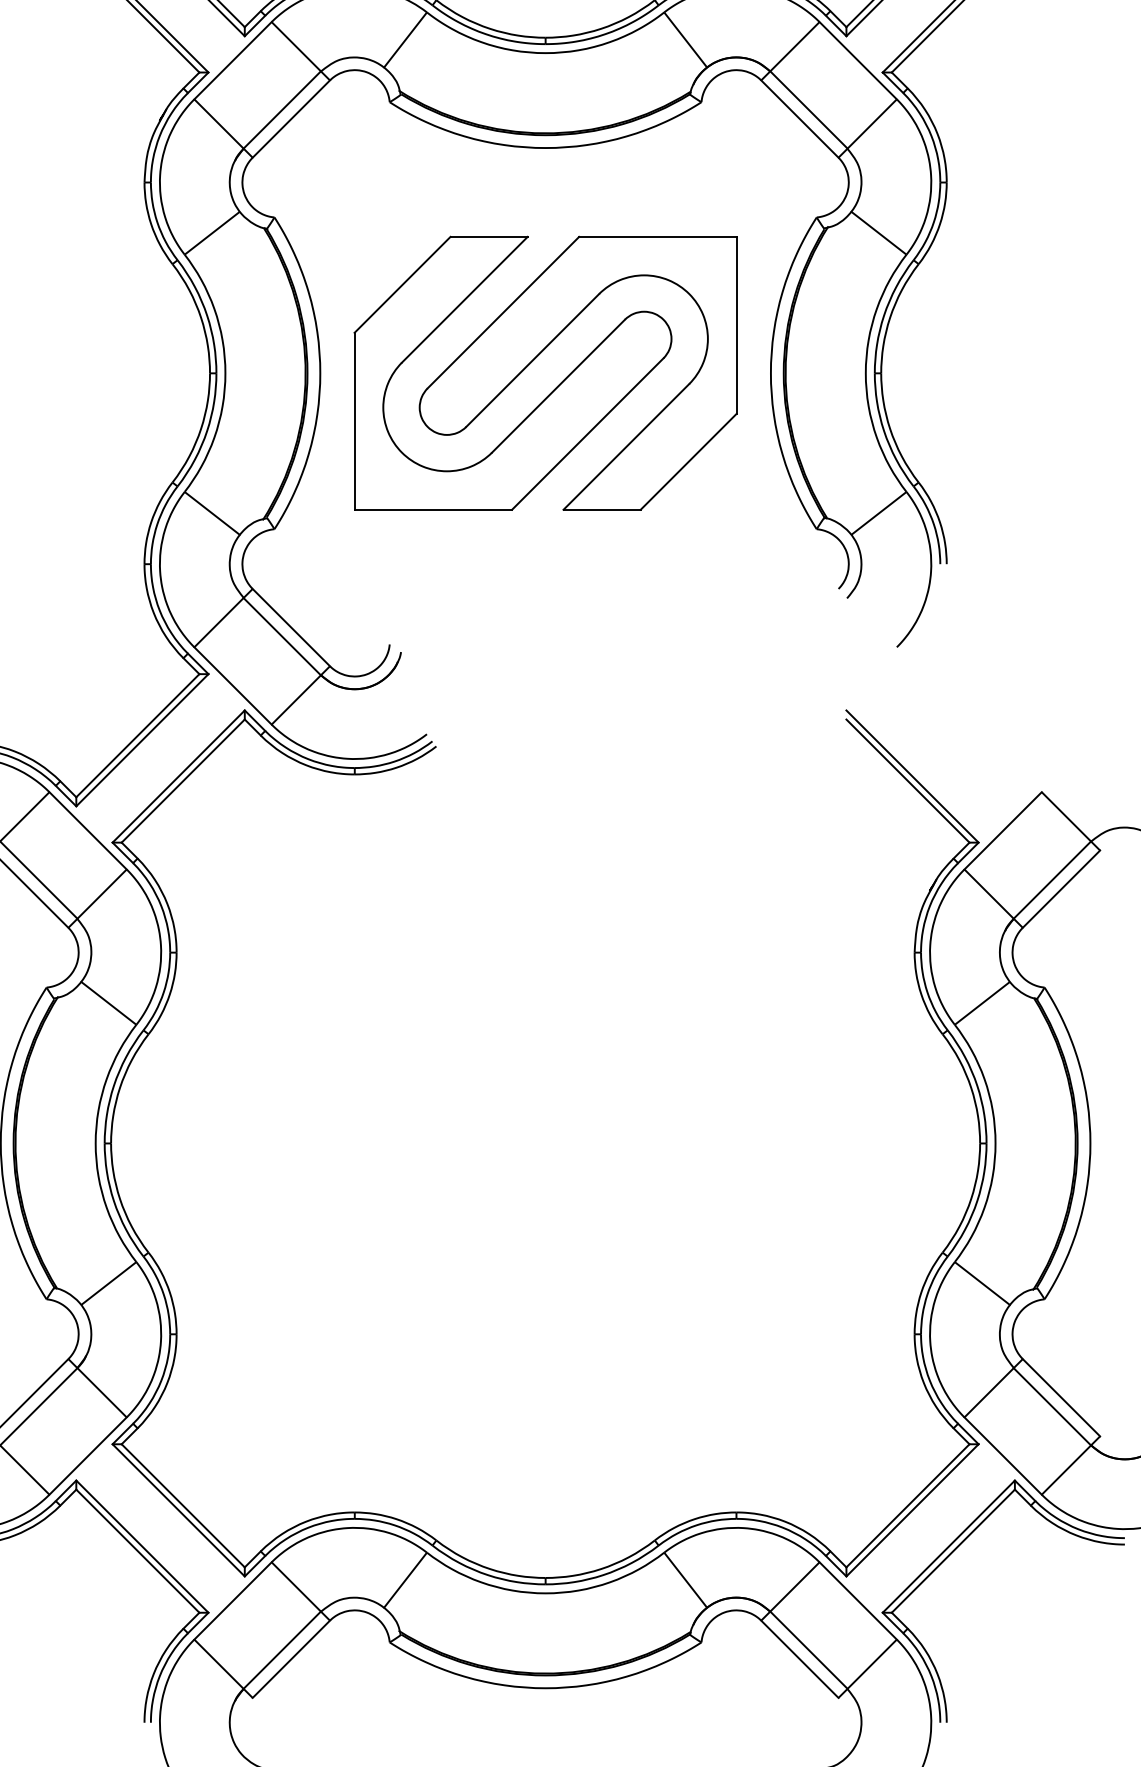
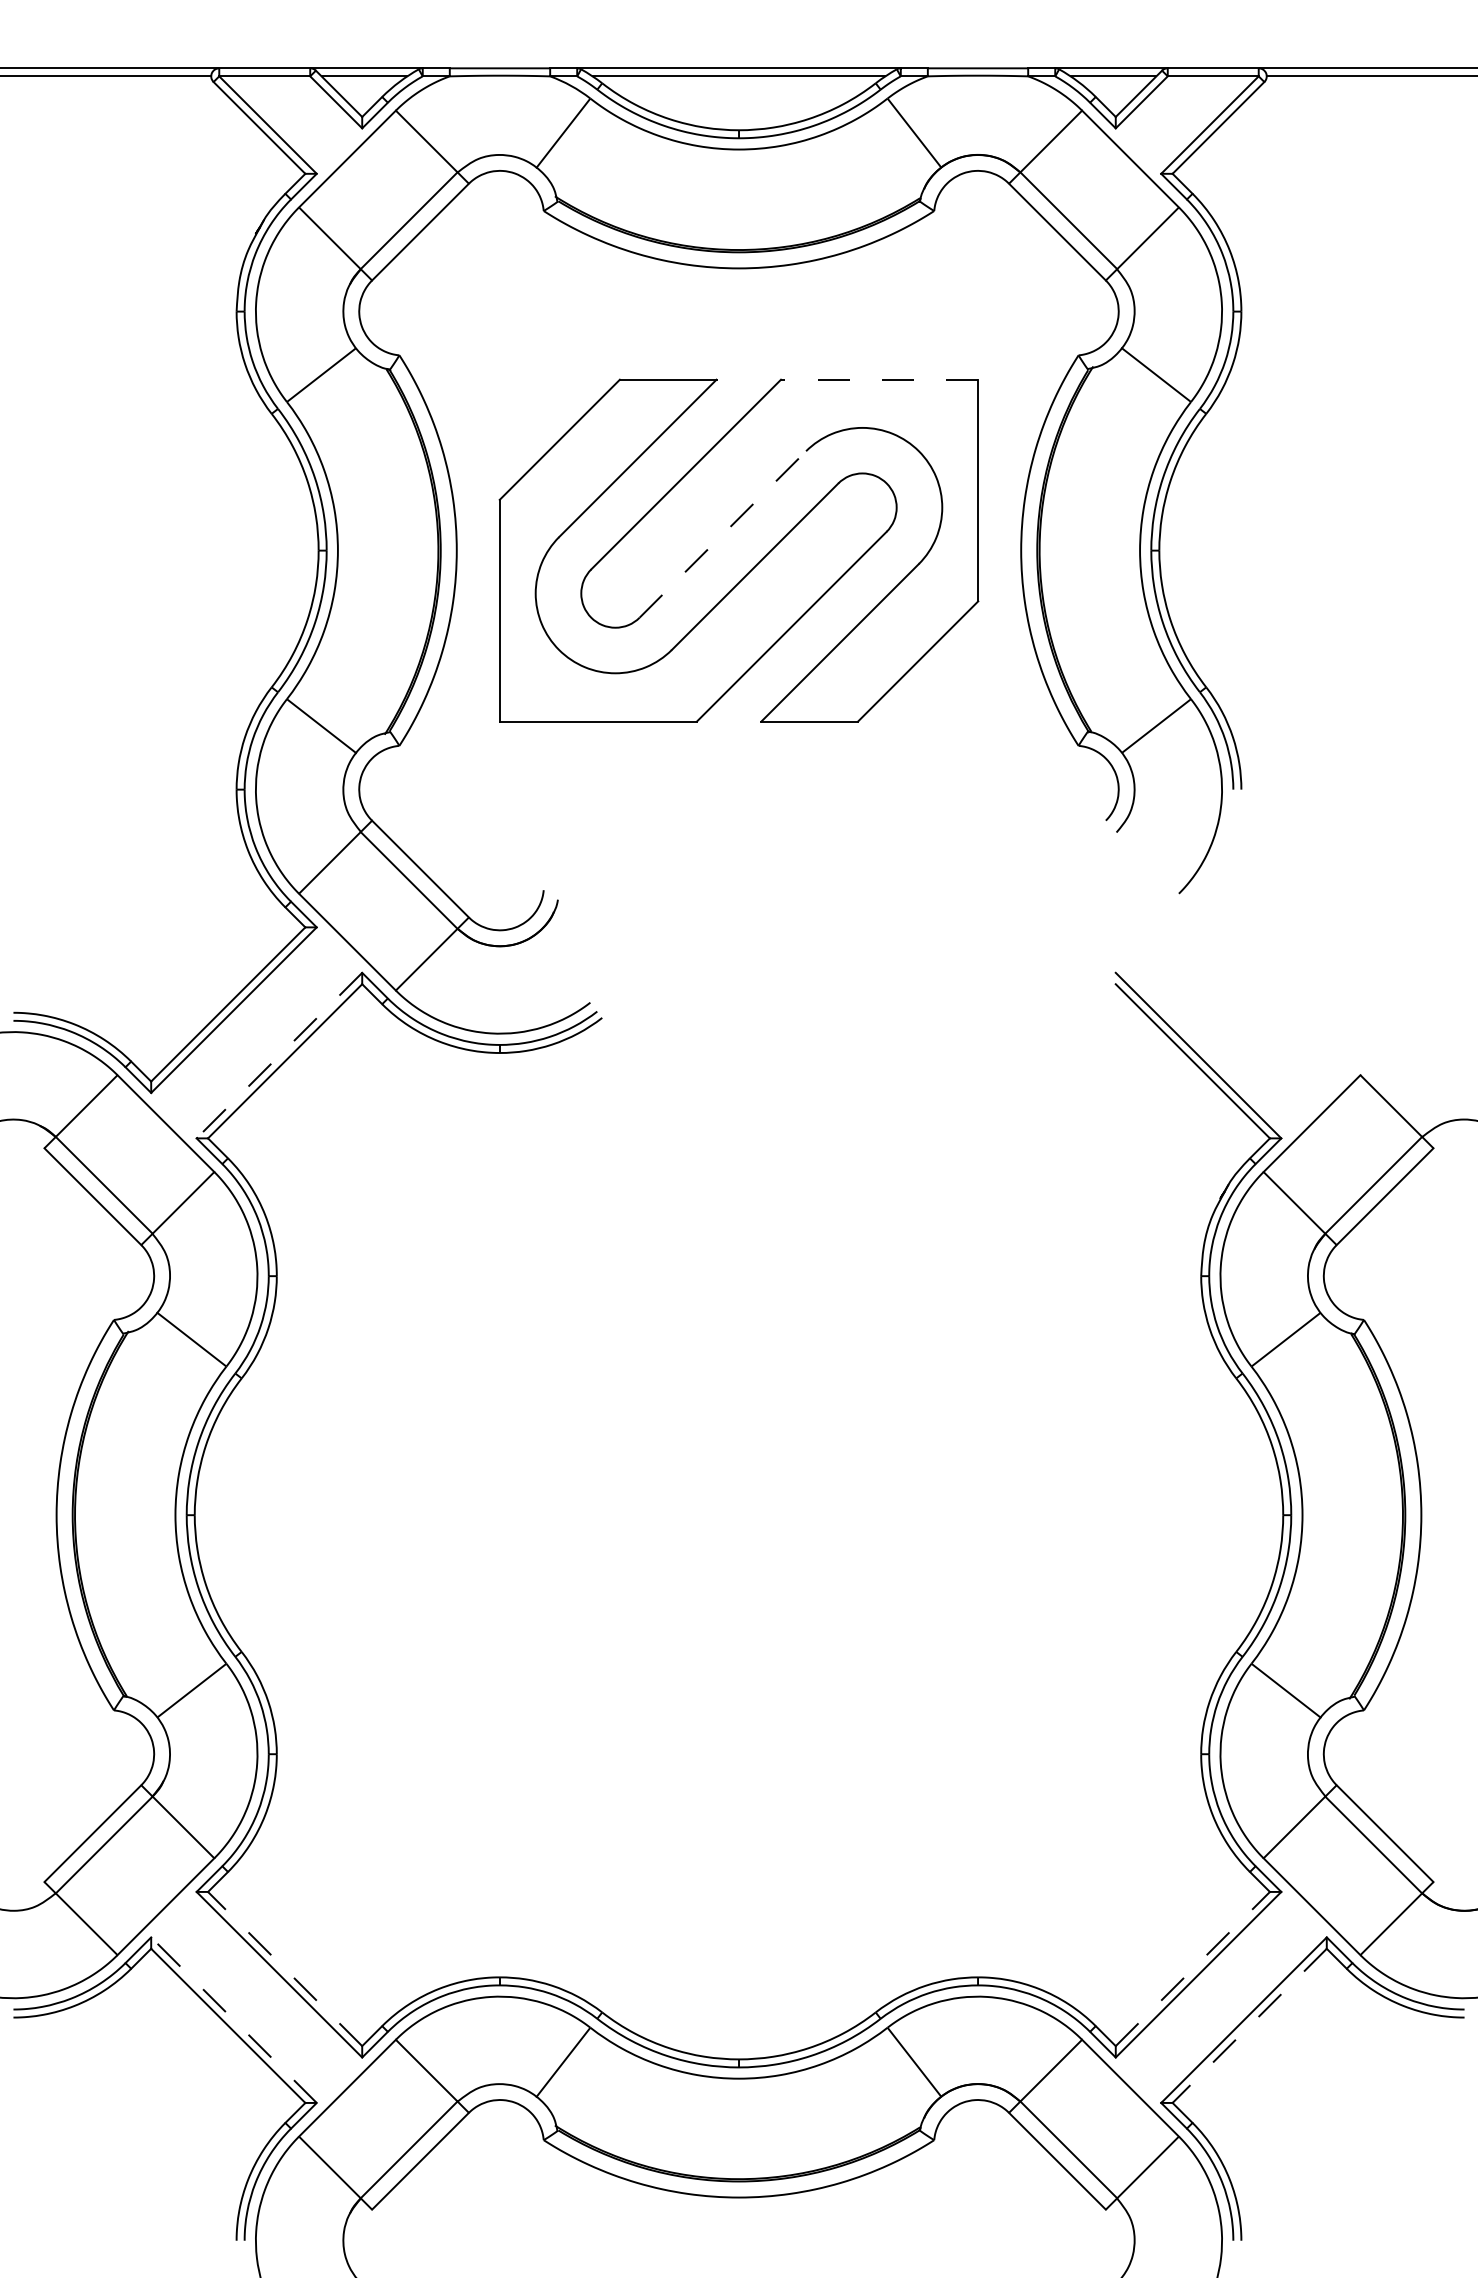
line: (657, 236) -> (879, 379), solid -> dashed
line: (532, 360) -> (722, 534), solid -> dashed
line: (178, 776) -> (279, 1055), solid -> dashed
line: (182, 1505) -> (284, 1968), solid -> dashed
line: (908, 1505) -> (1193, 1968), solid -> dashed
line: (142, 1546) -> (233, 2019), solid -> dashed
line: (953, 1551) -> (1249, 2026), solid -> dashed

